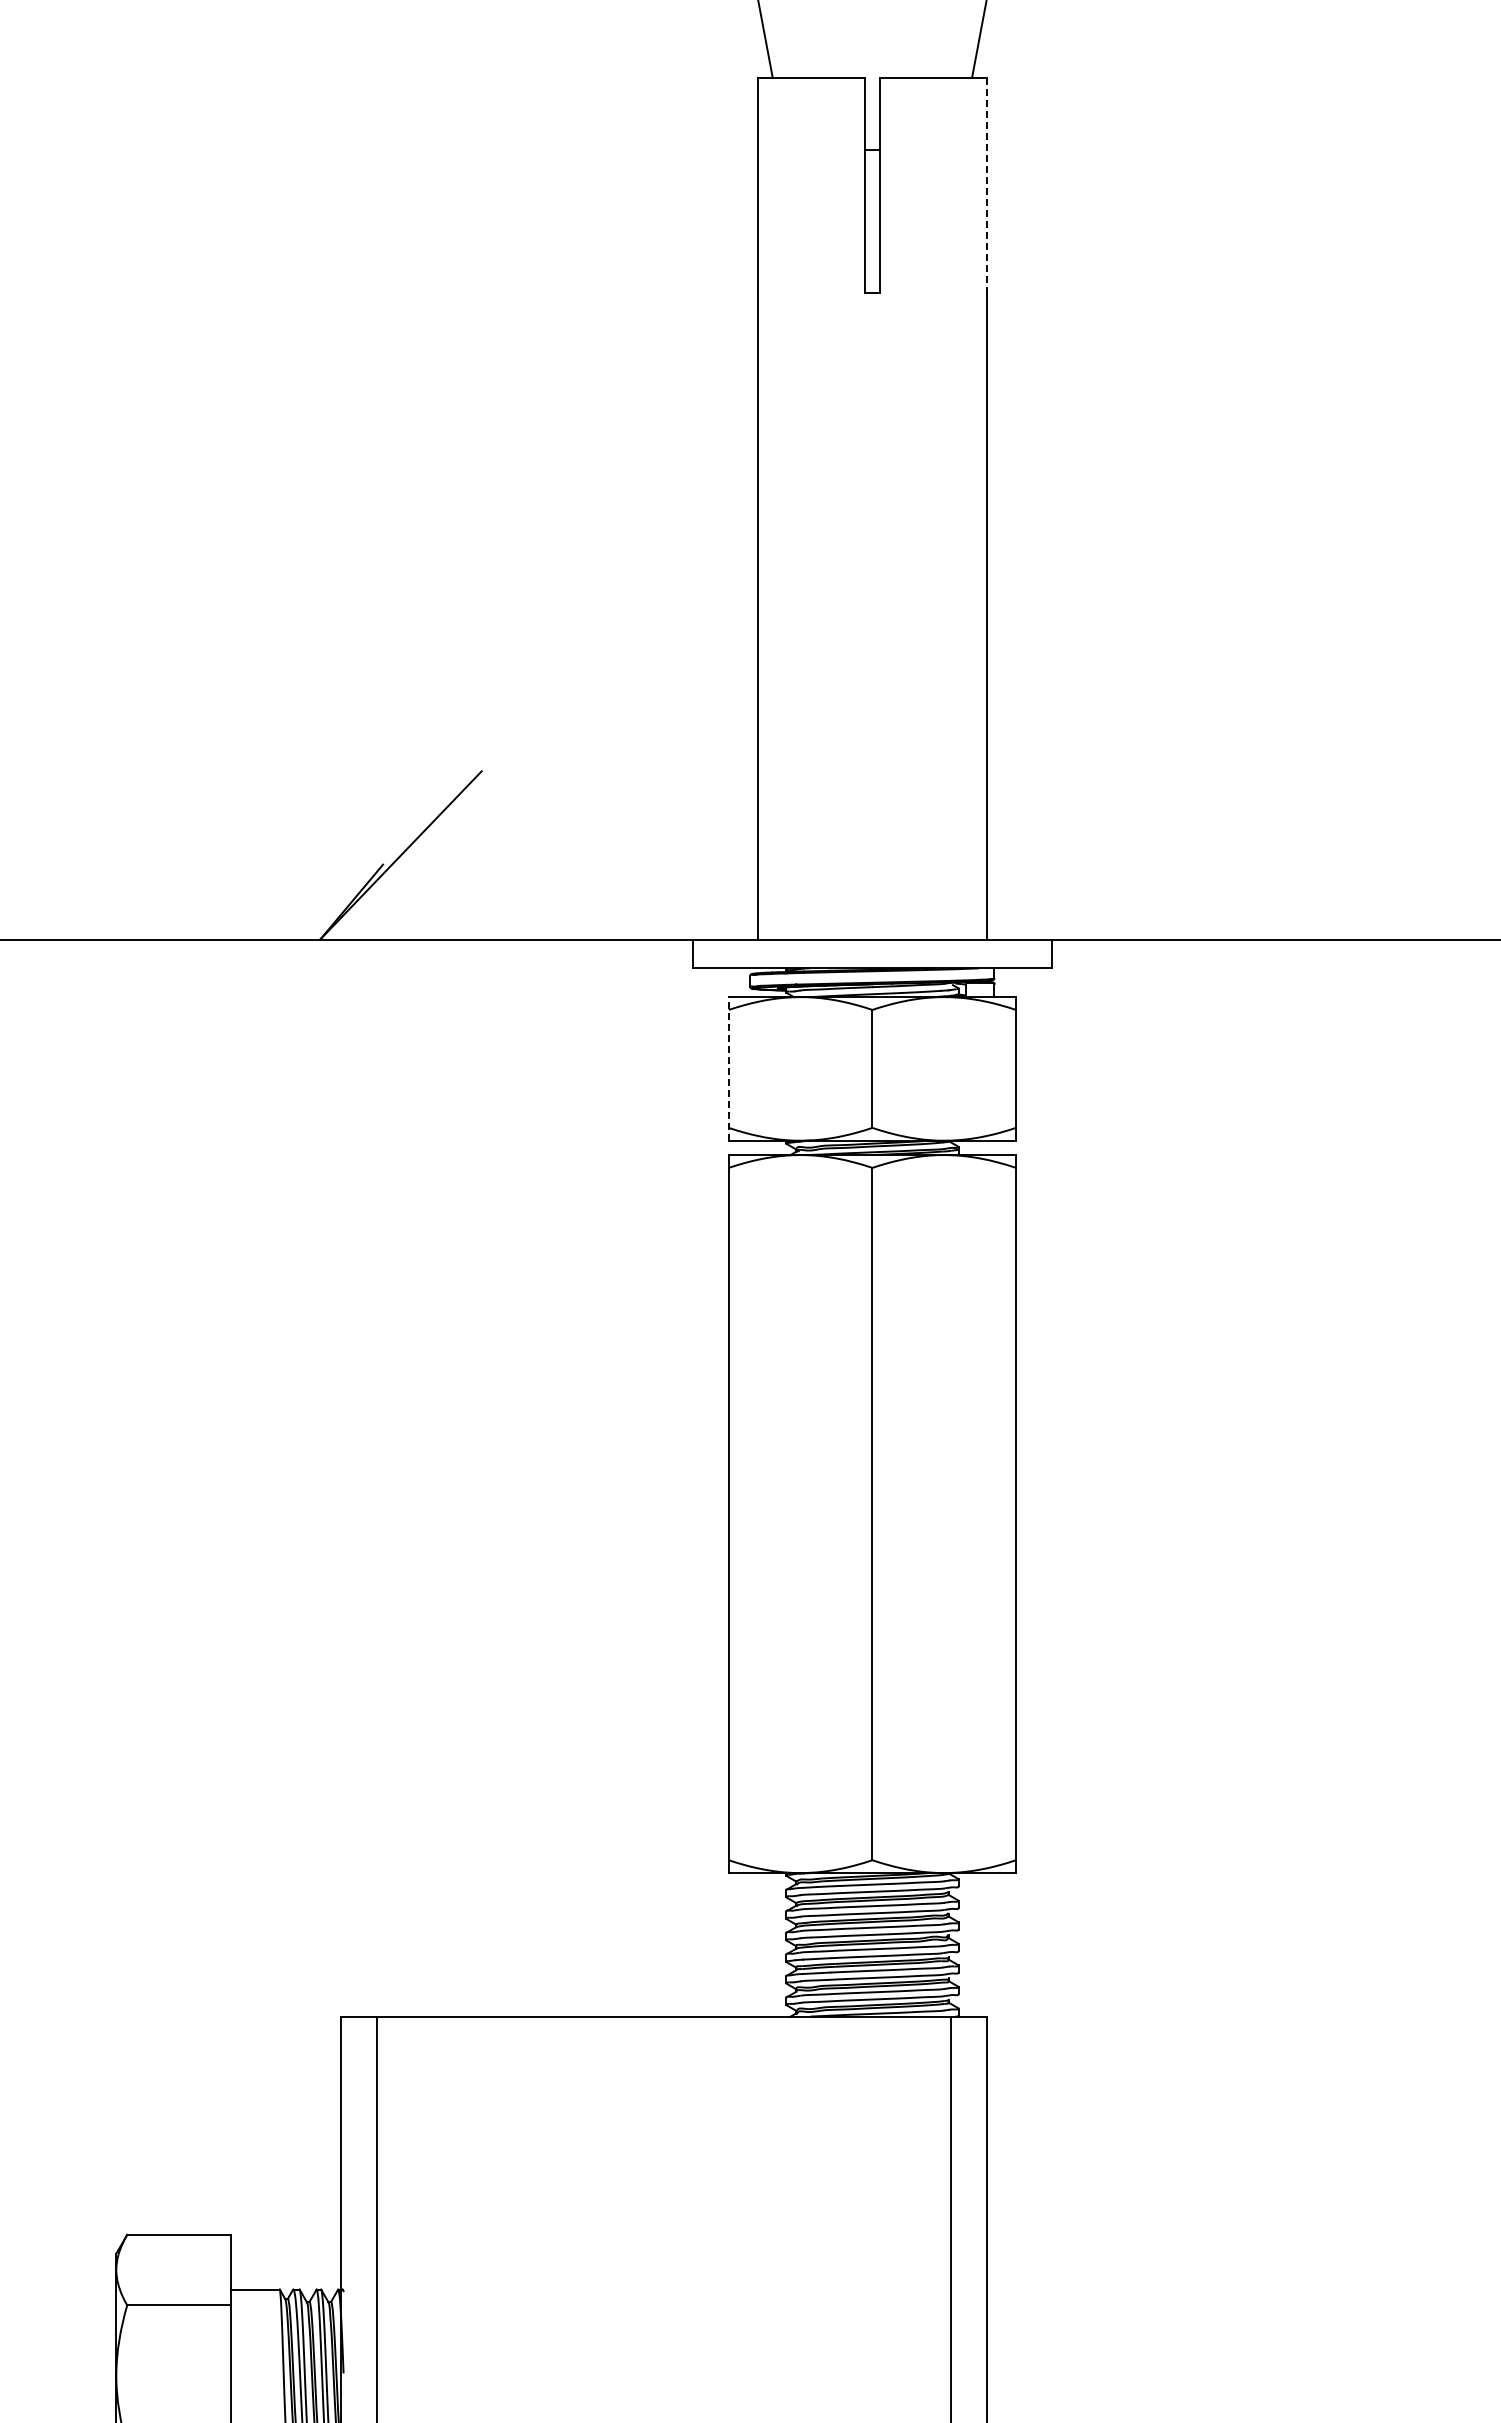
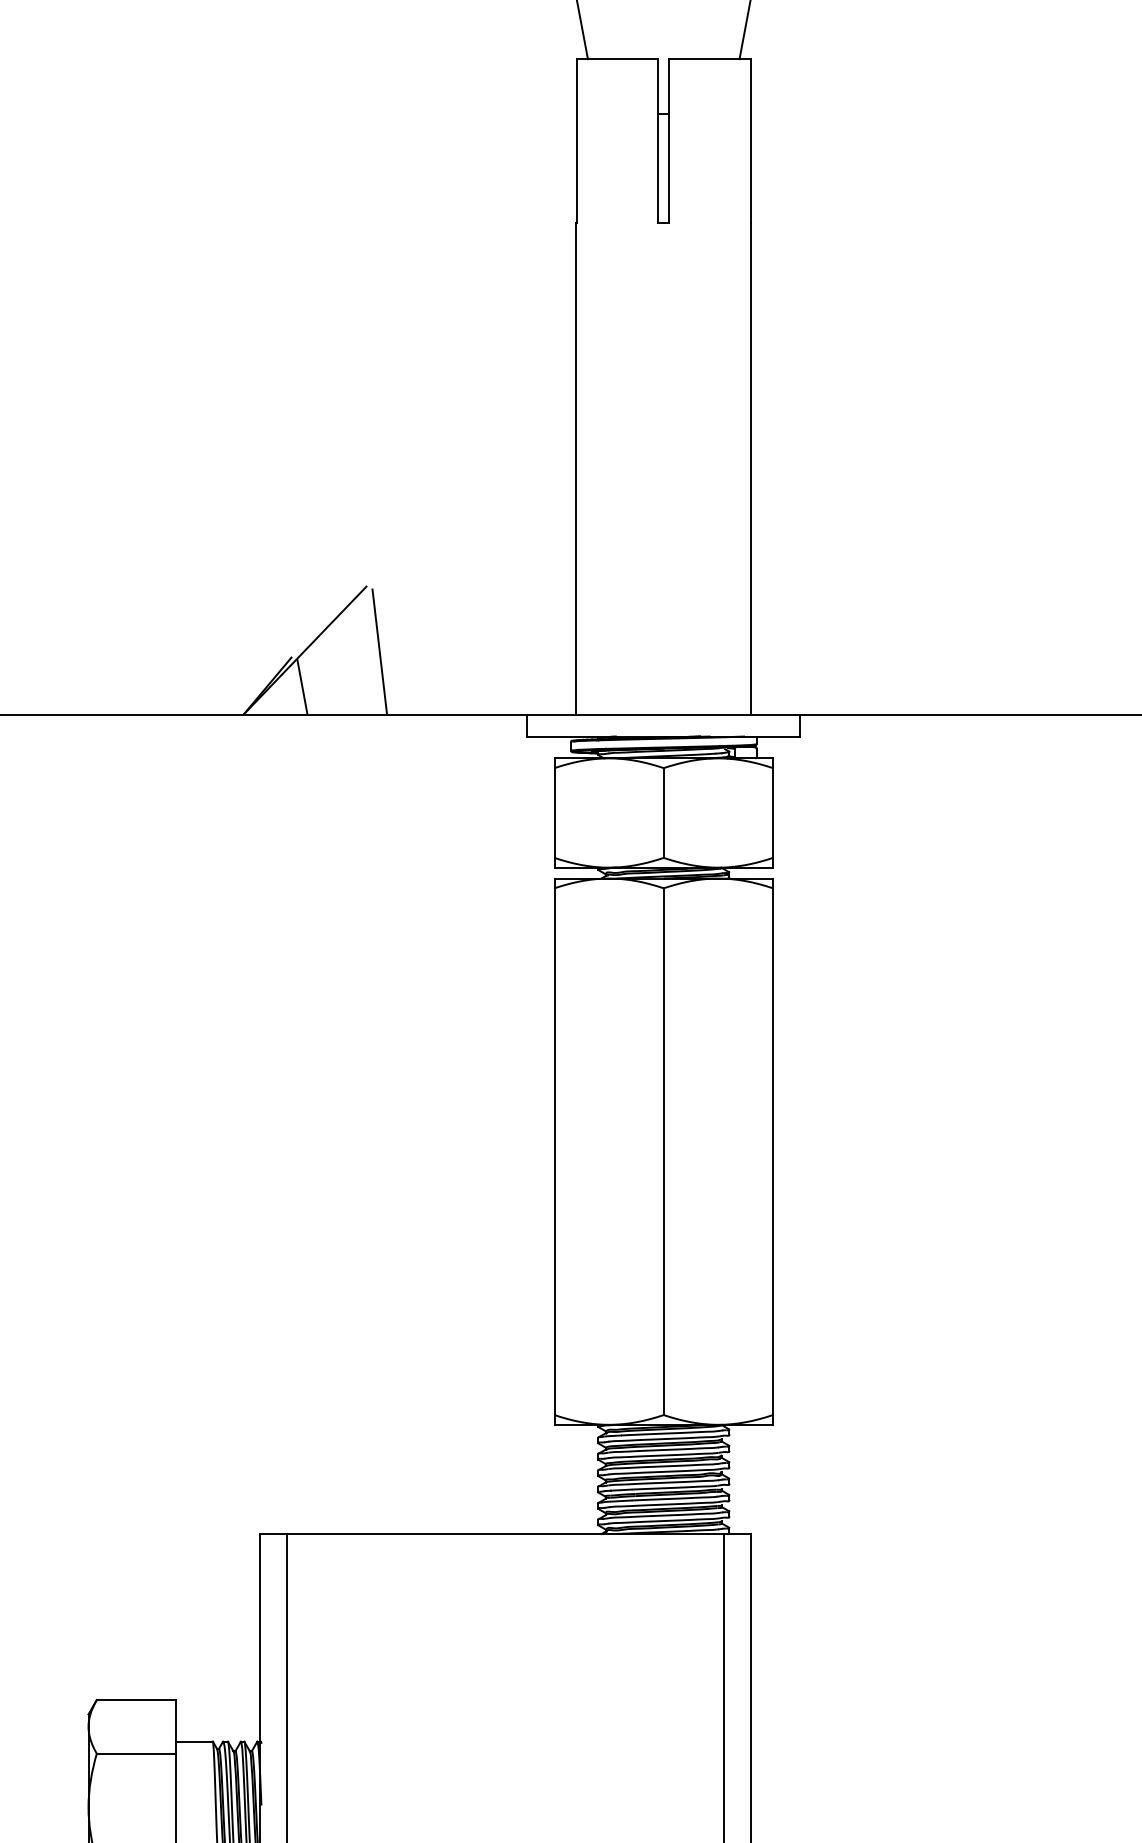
line: (987, 185) -> (751, 140), dashed -> solid
line: (498, 857) -> (379, 652), added
line: (397, 903) -> (302, 687), added
line: (728, 1068) -> (554, 812), dashed -> solid

